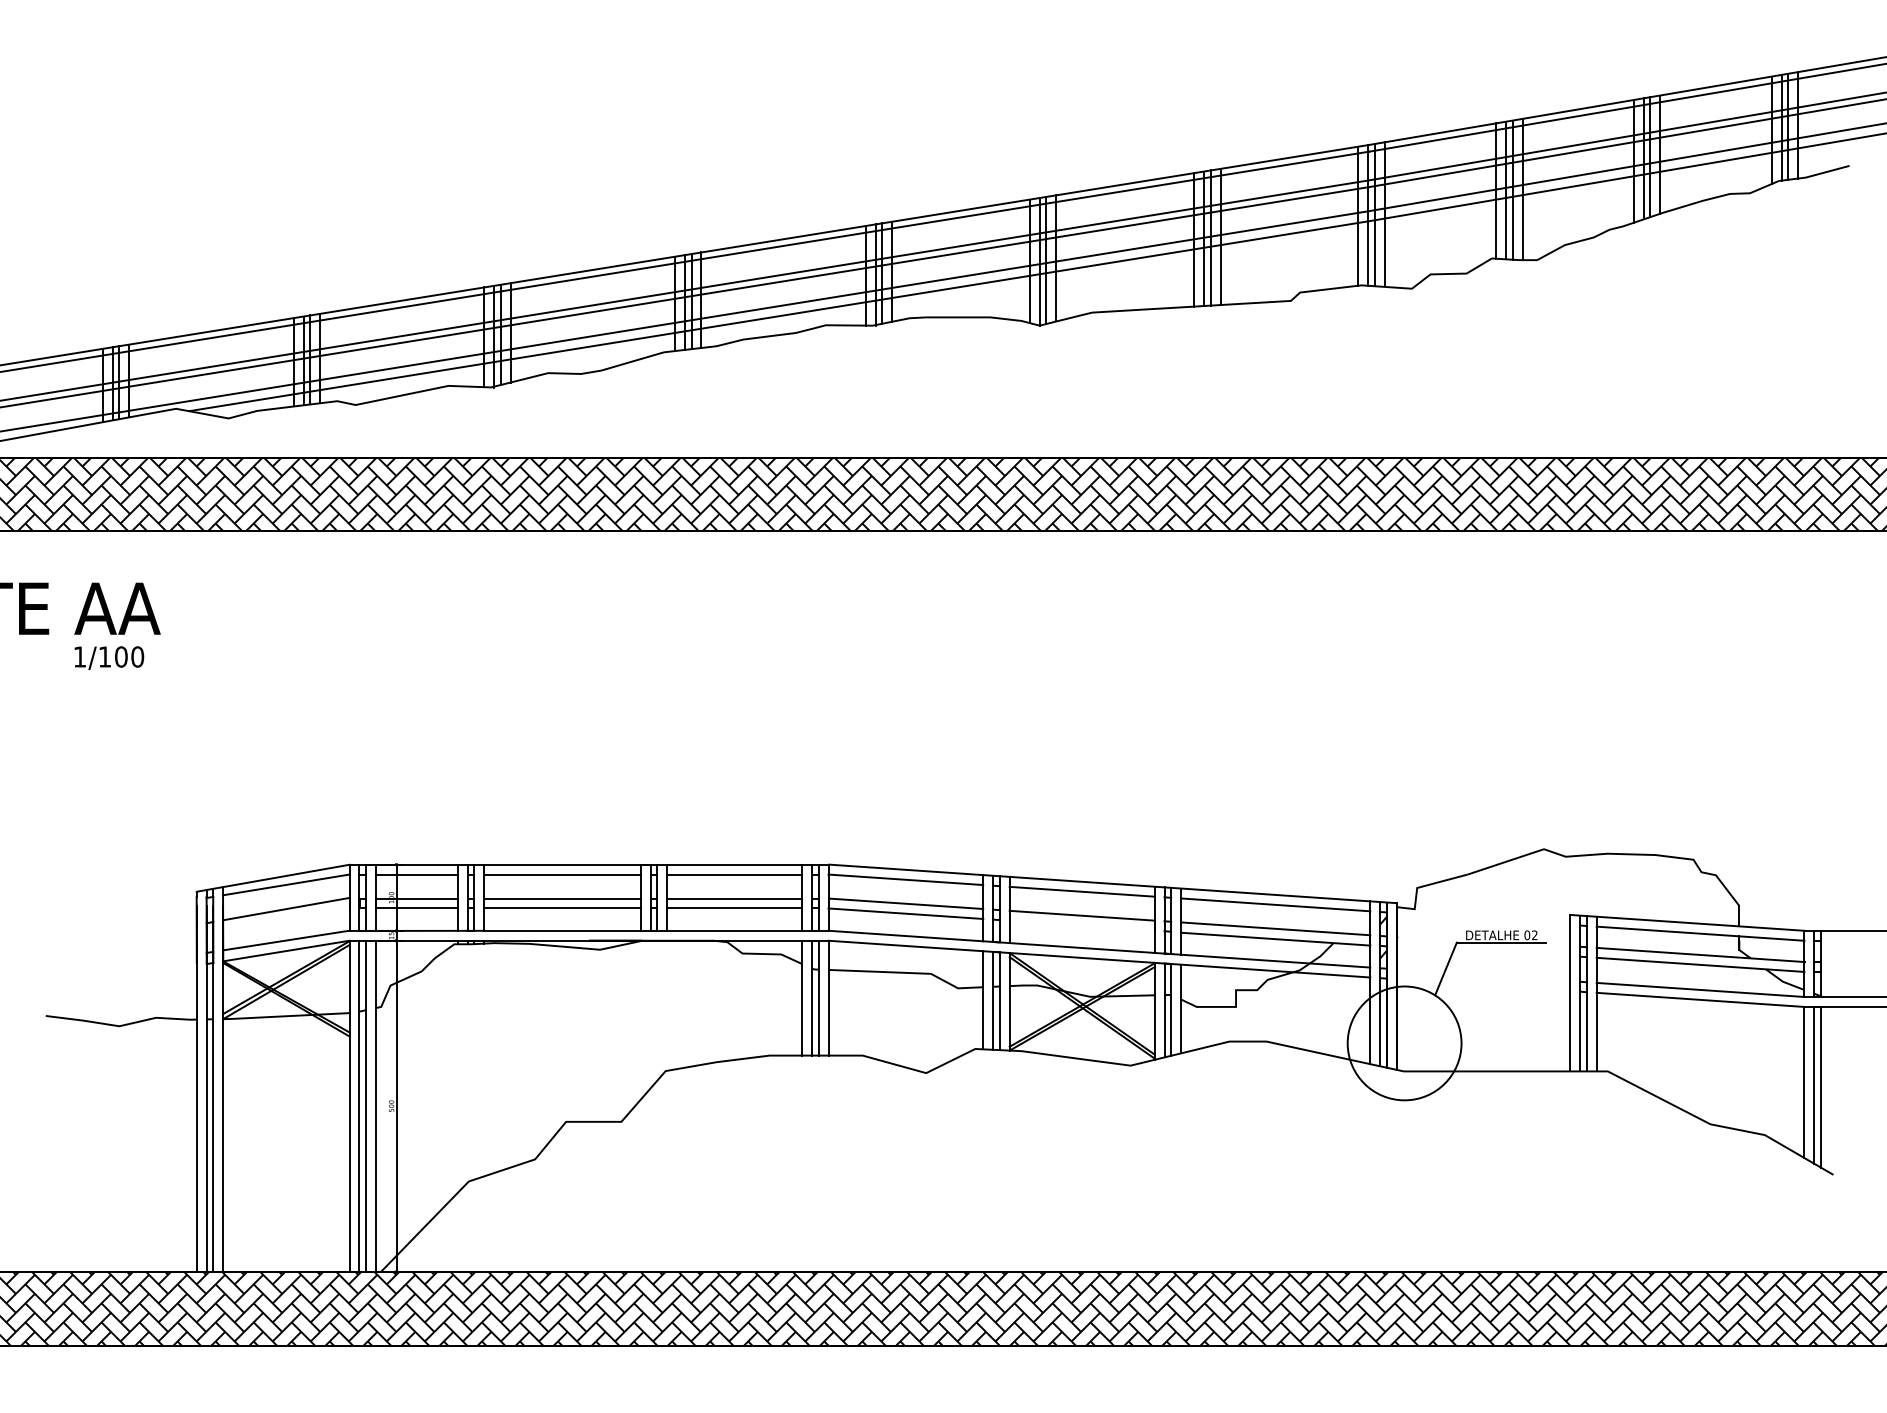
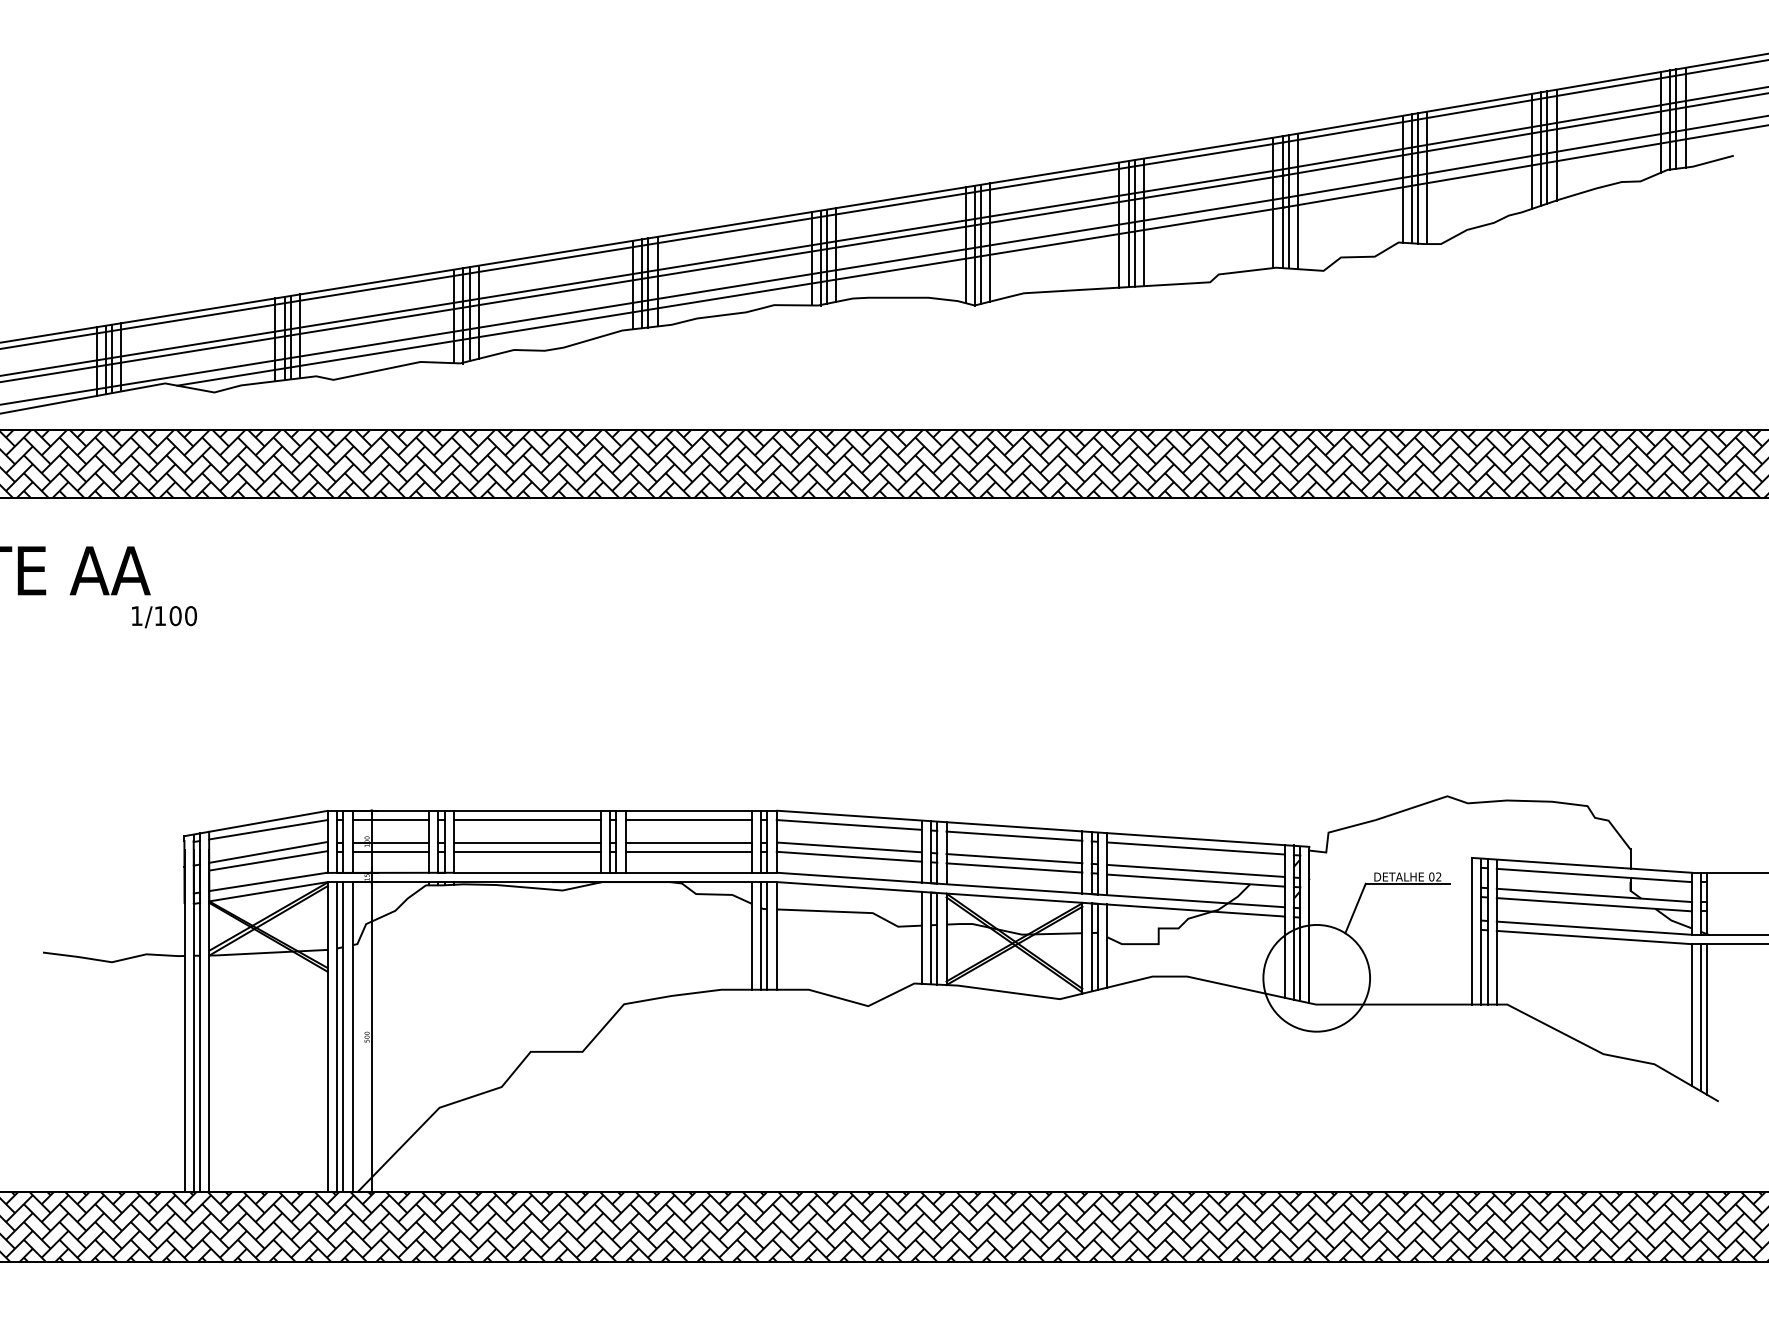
text: (109, 657) -> (164, 616), moved
line: (286, 917) -> (268, 860), added
line: (1081, 925) -> (1013, 867), added

